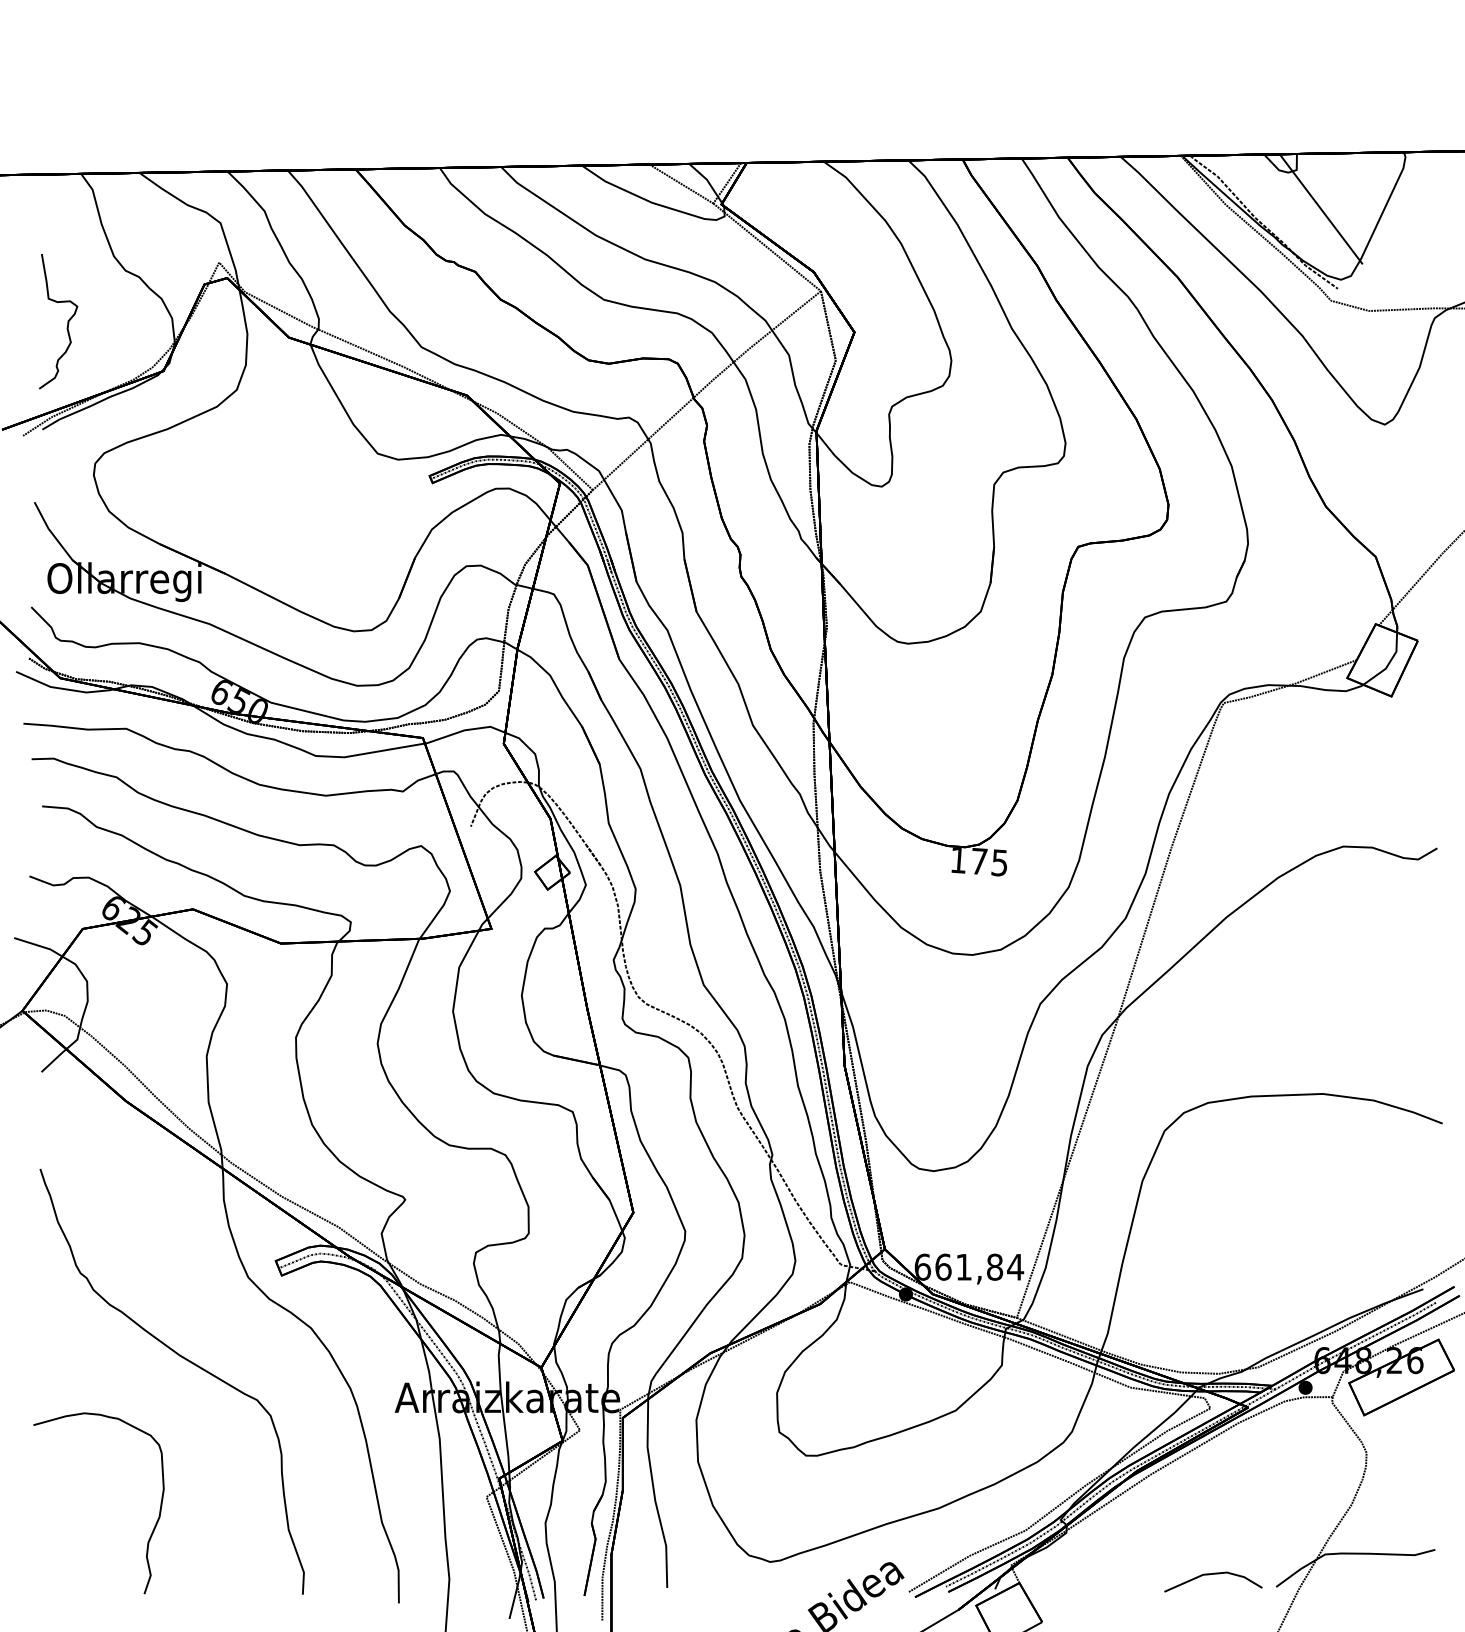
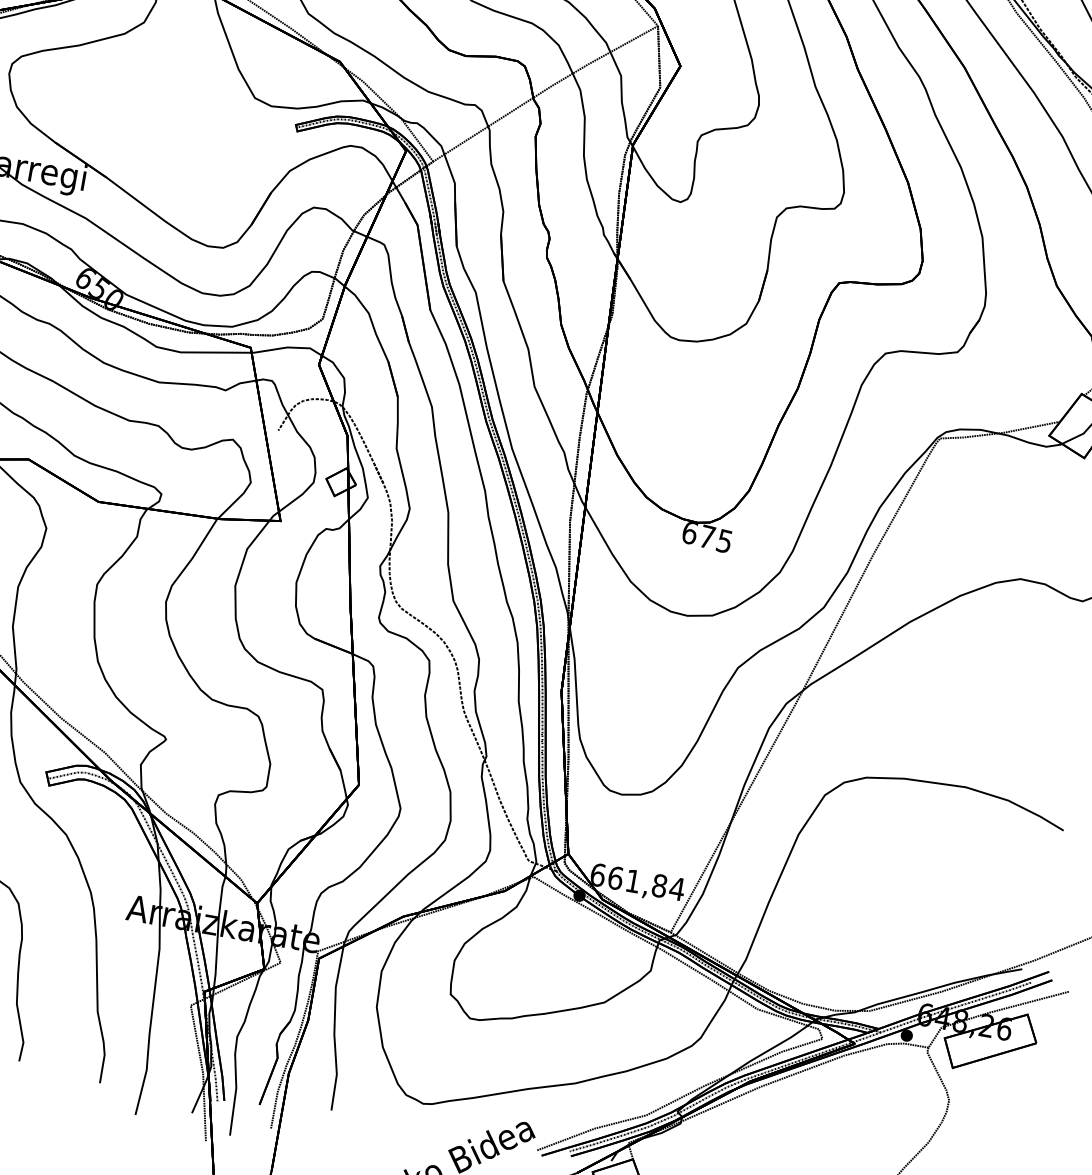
text: (958, 860) -> (689, 533), 175 -> 675

